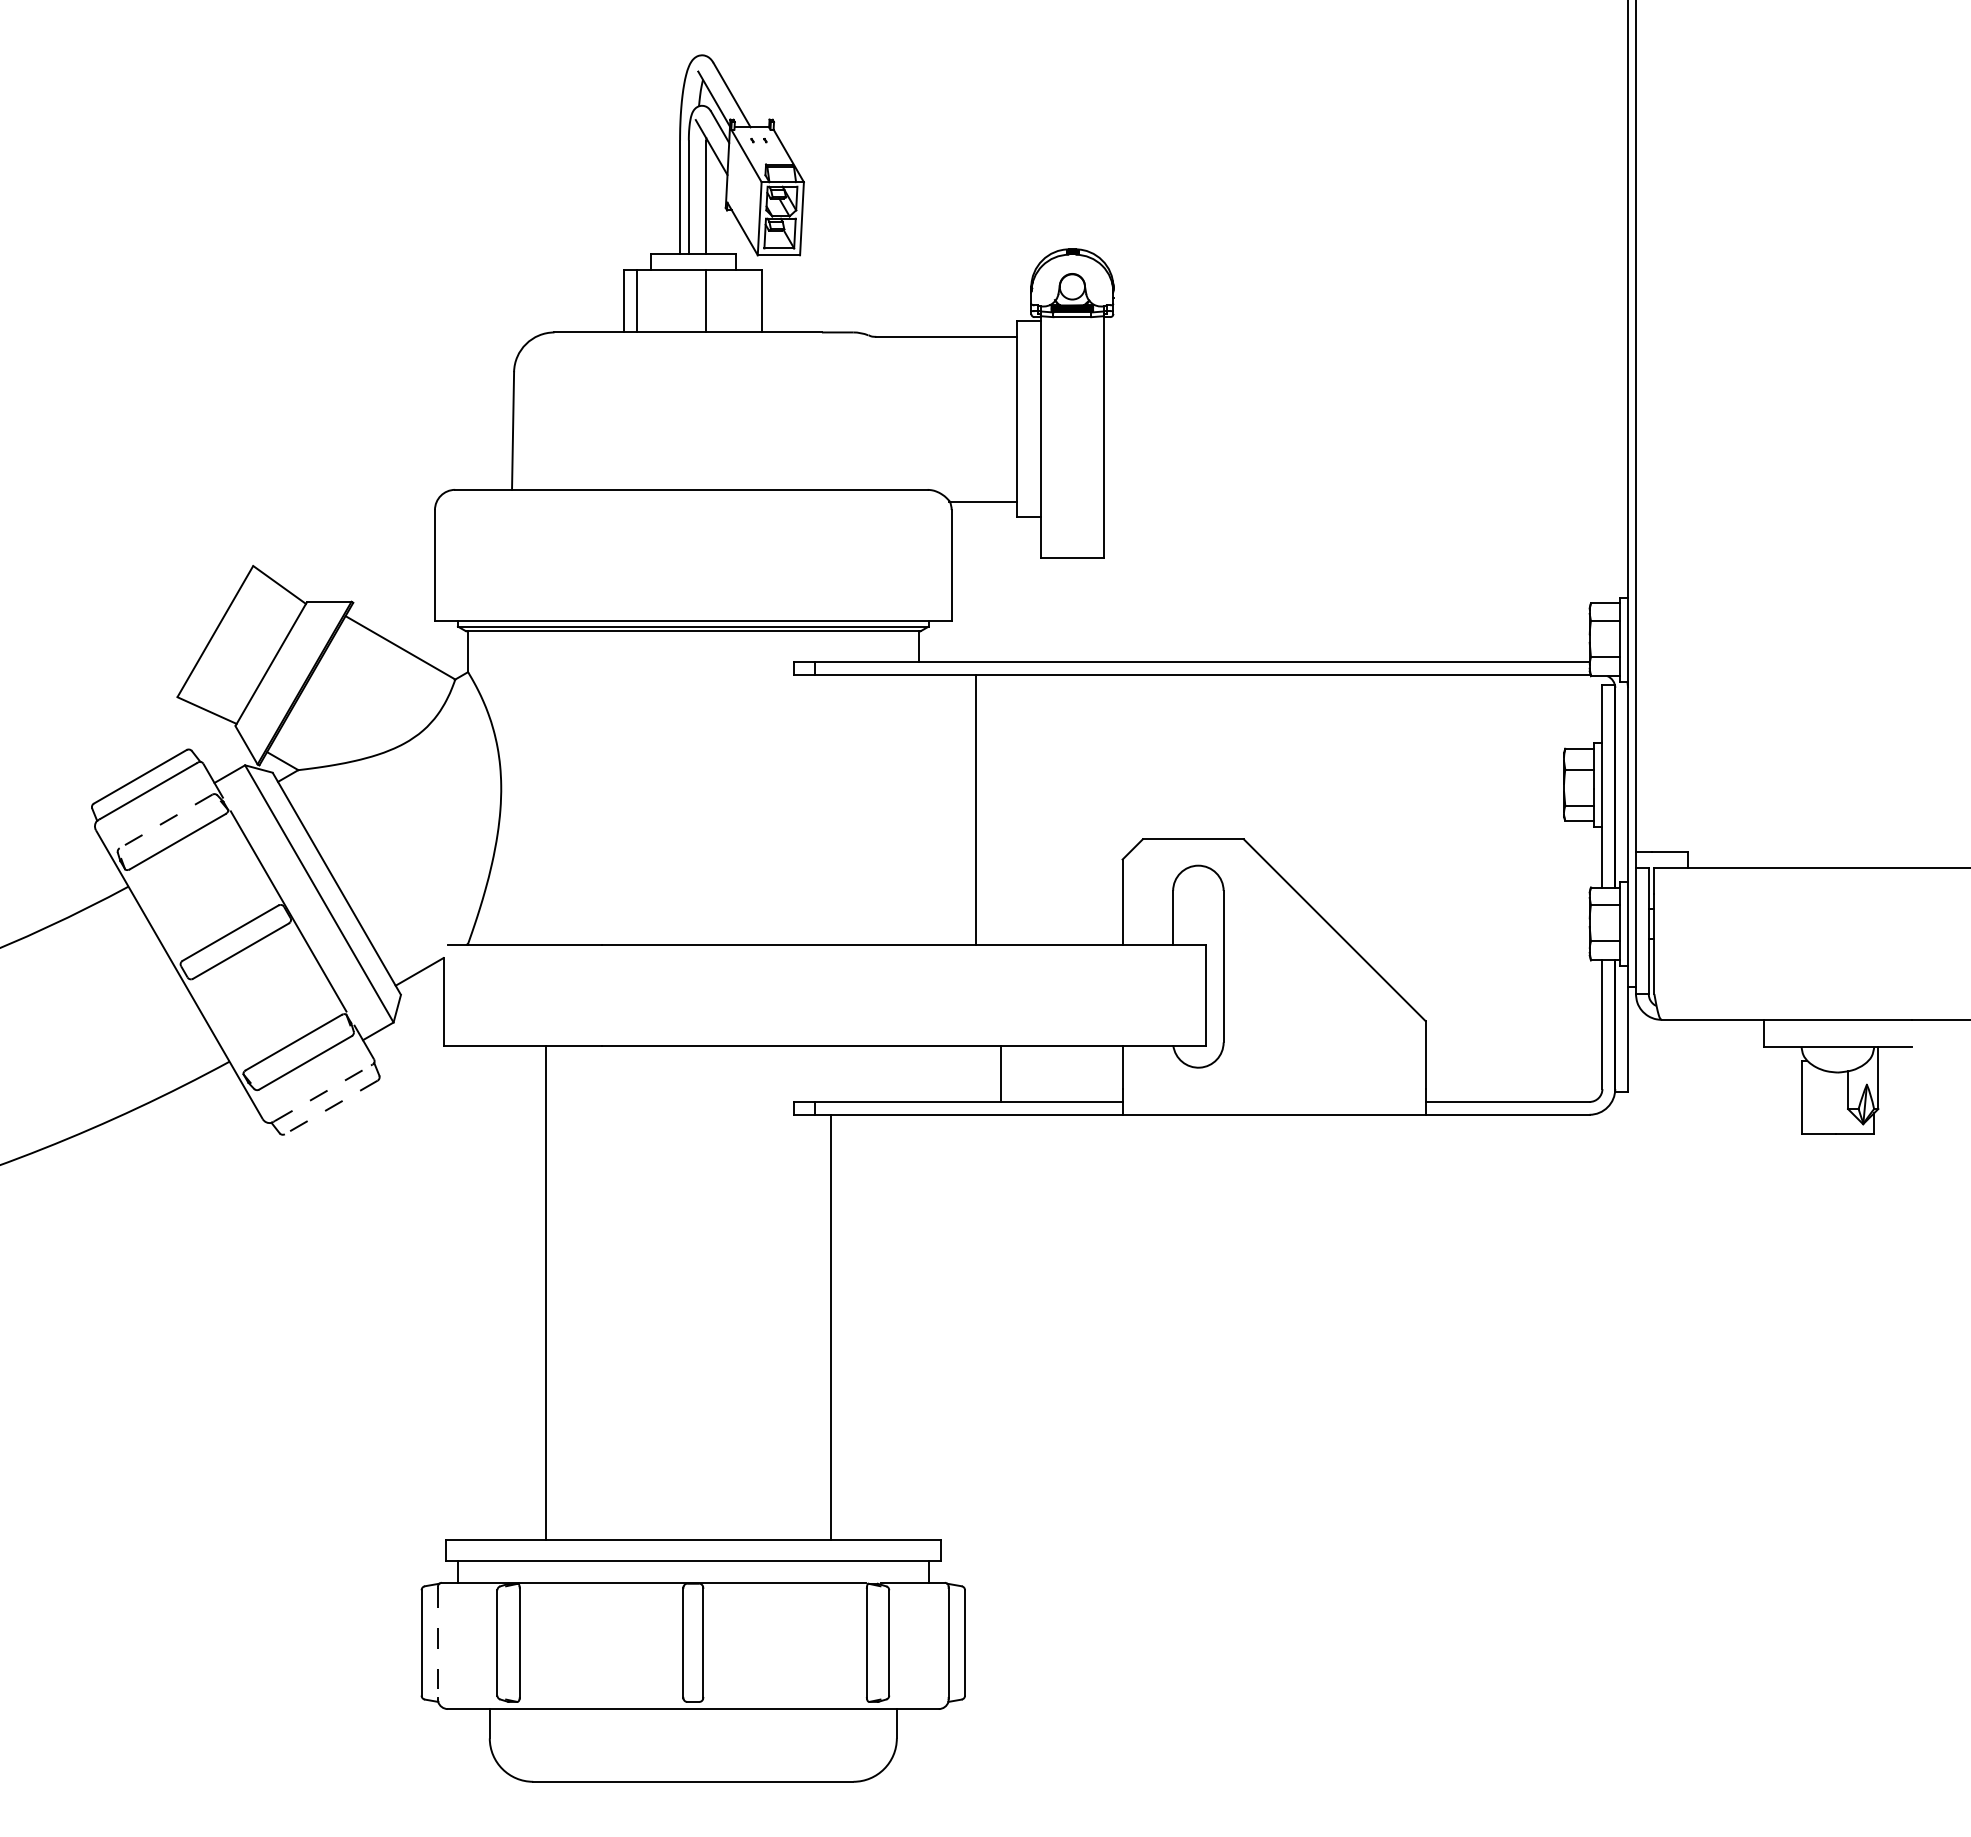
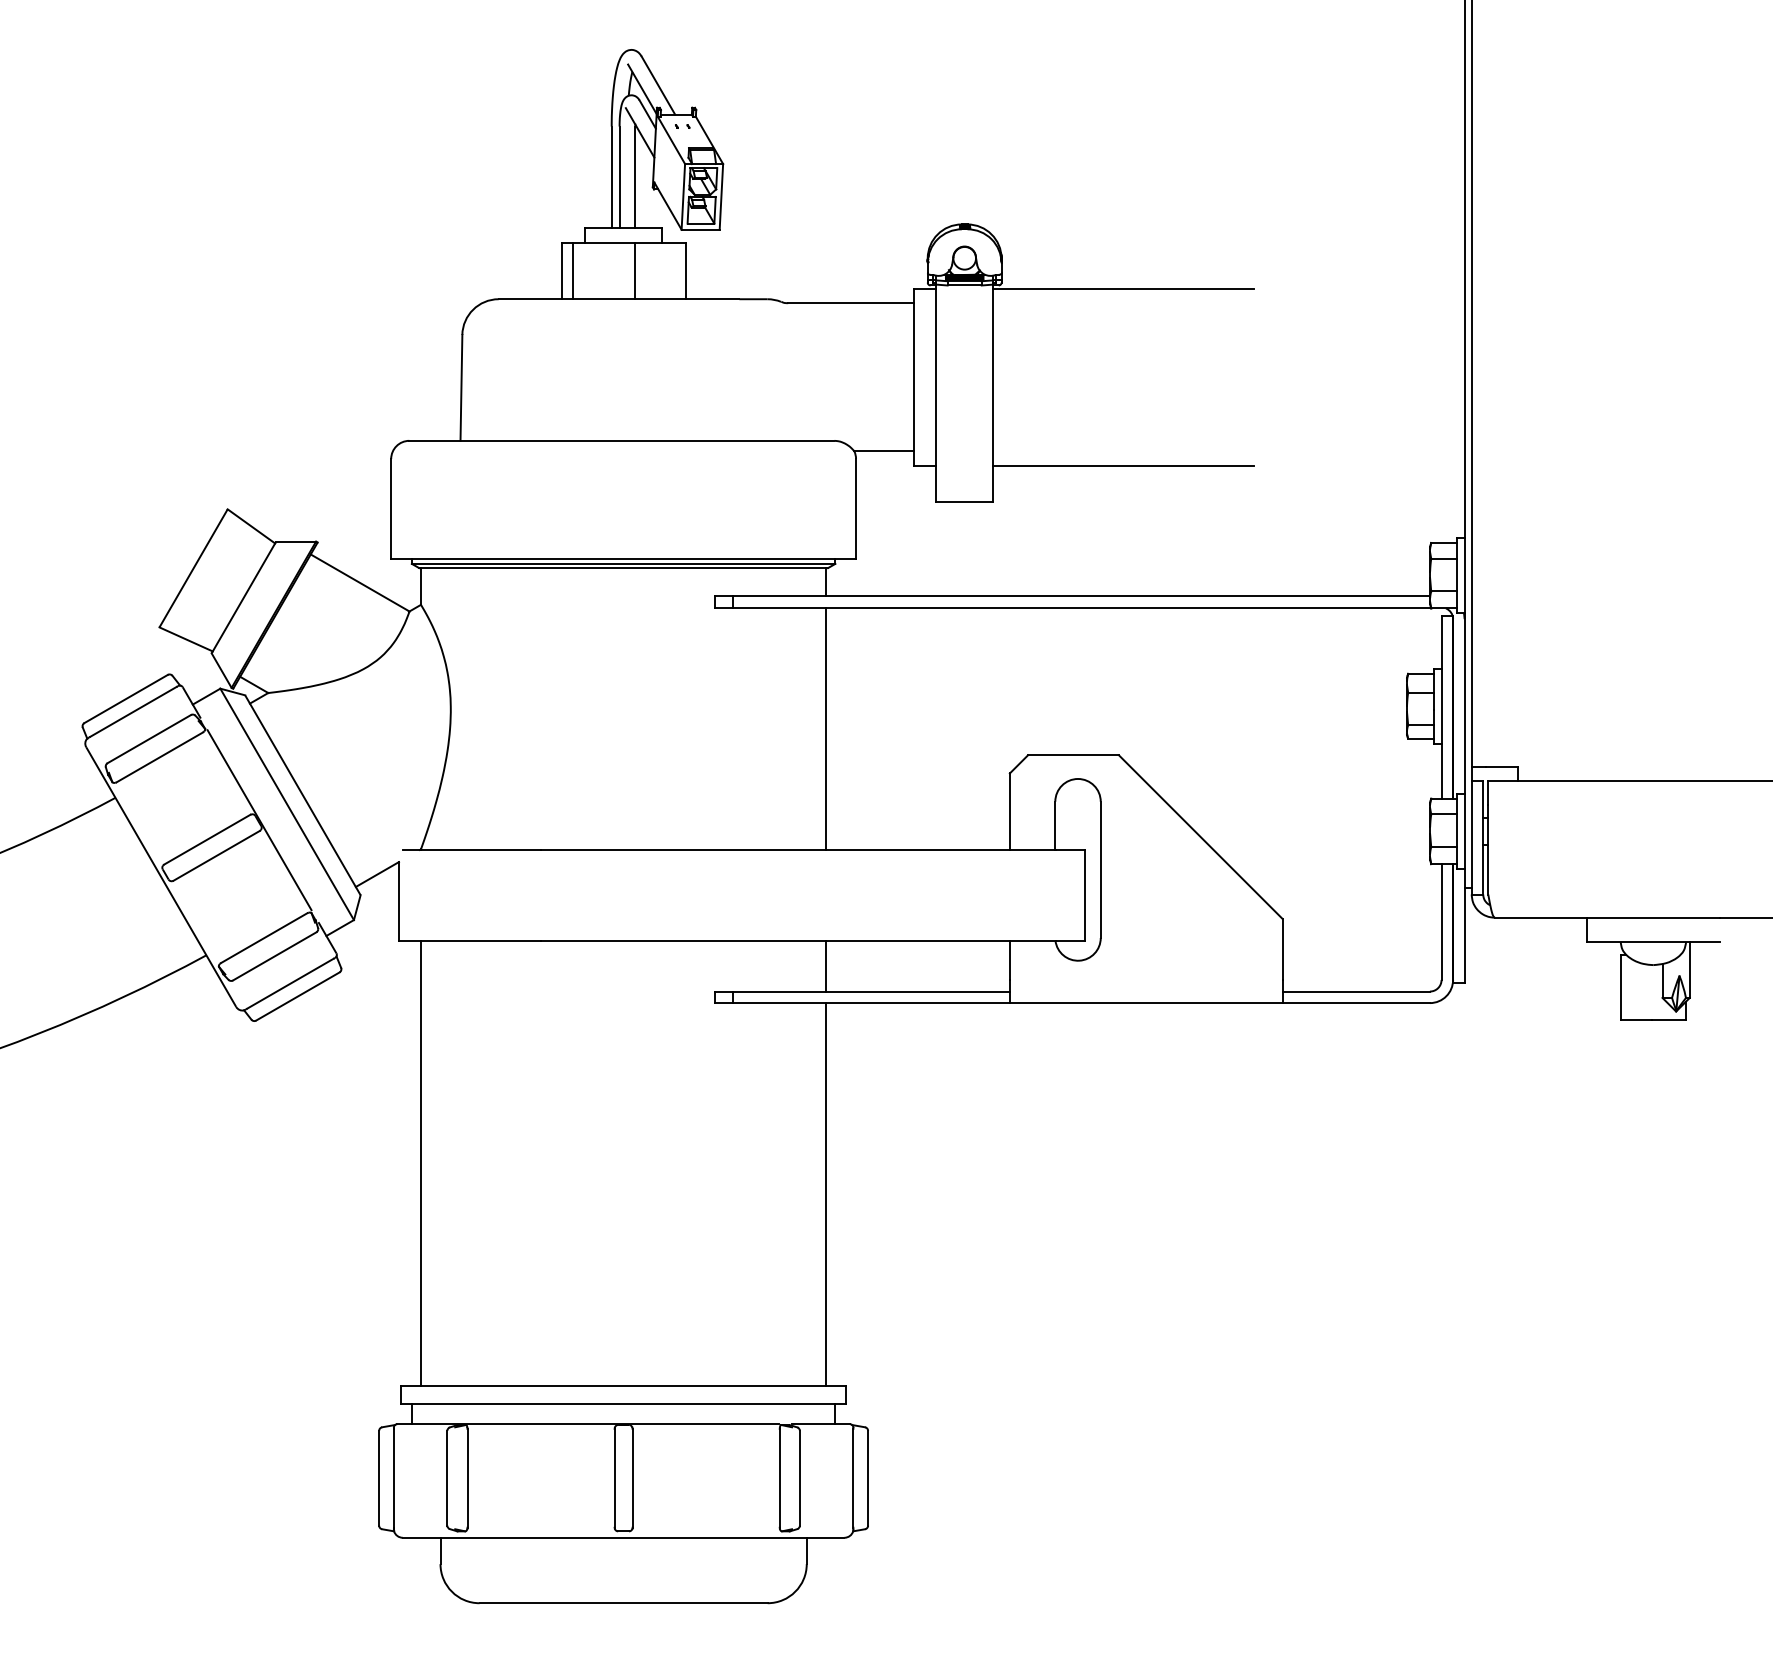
line: (1248, 321) -> (1123, 289), added
line: (1248, 517) -> (1123, 465), added
line: (975, 809) -> (826, 728), moved
line: (166, 821) -> (149, 739), dashed -> solid
line: (1000, 1073) -> (826, 965), moved
line: (323, 1092) -> (290, 983), dashed -> solid
line: (331, 1107) -> (298, 996), dashed -> solid
line: (546, 1292) -> (421, 1162), moved
line: (830, 1327) -> (826, 1194), moved
line: (437, 1642) -> (393, 1477), dashed -> solid

